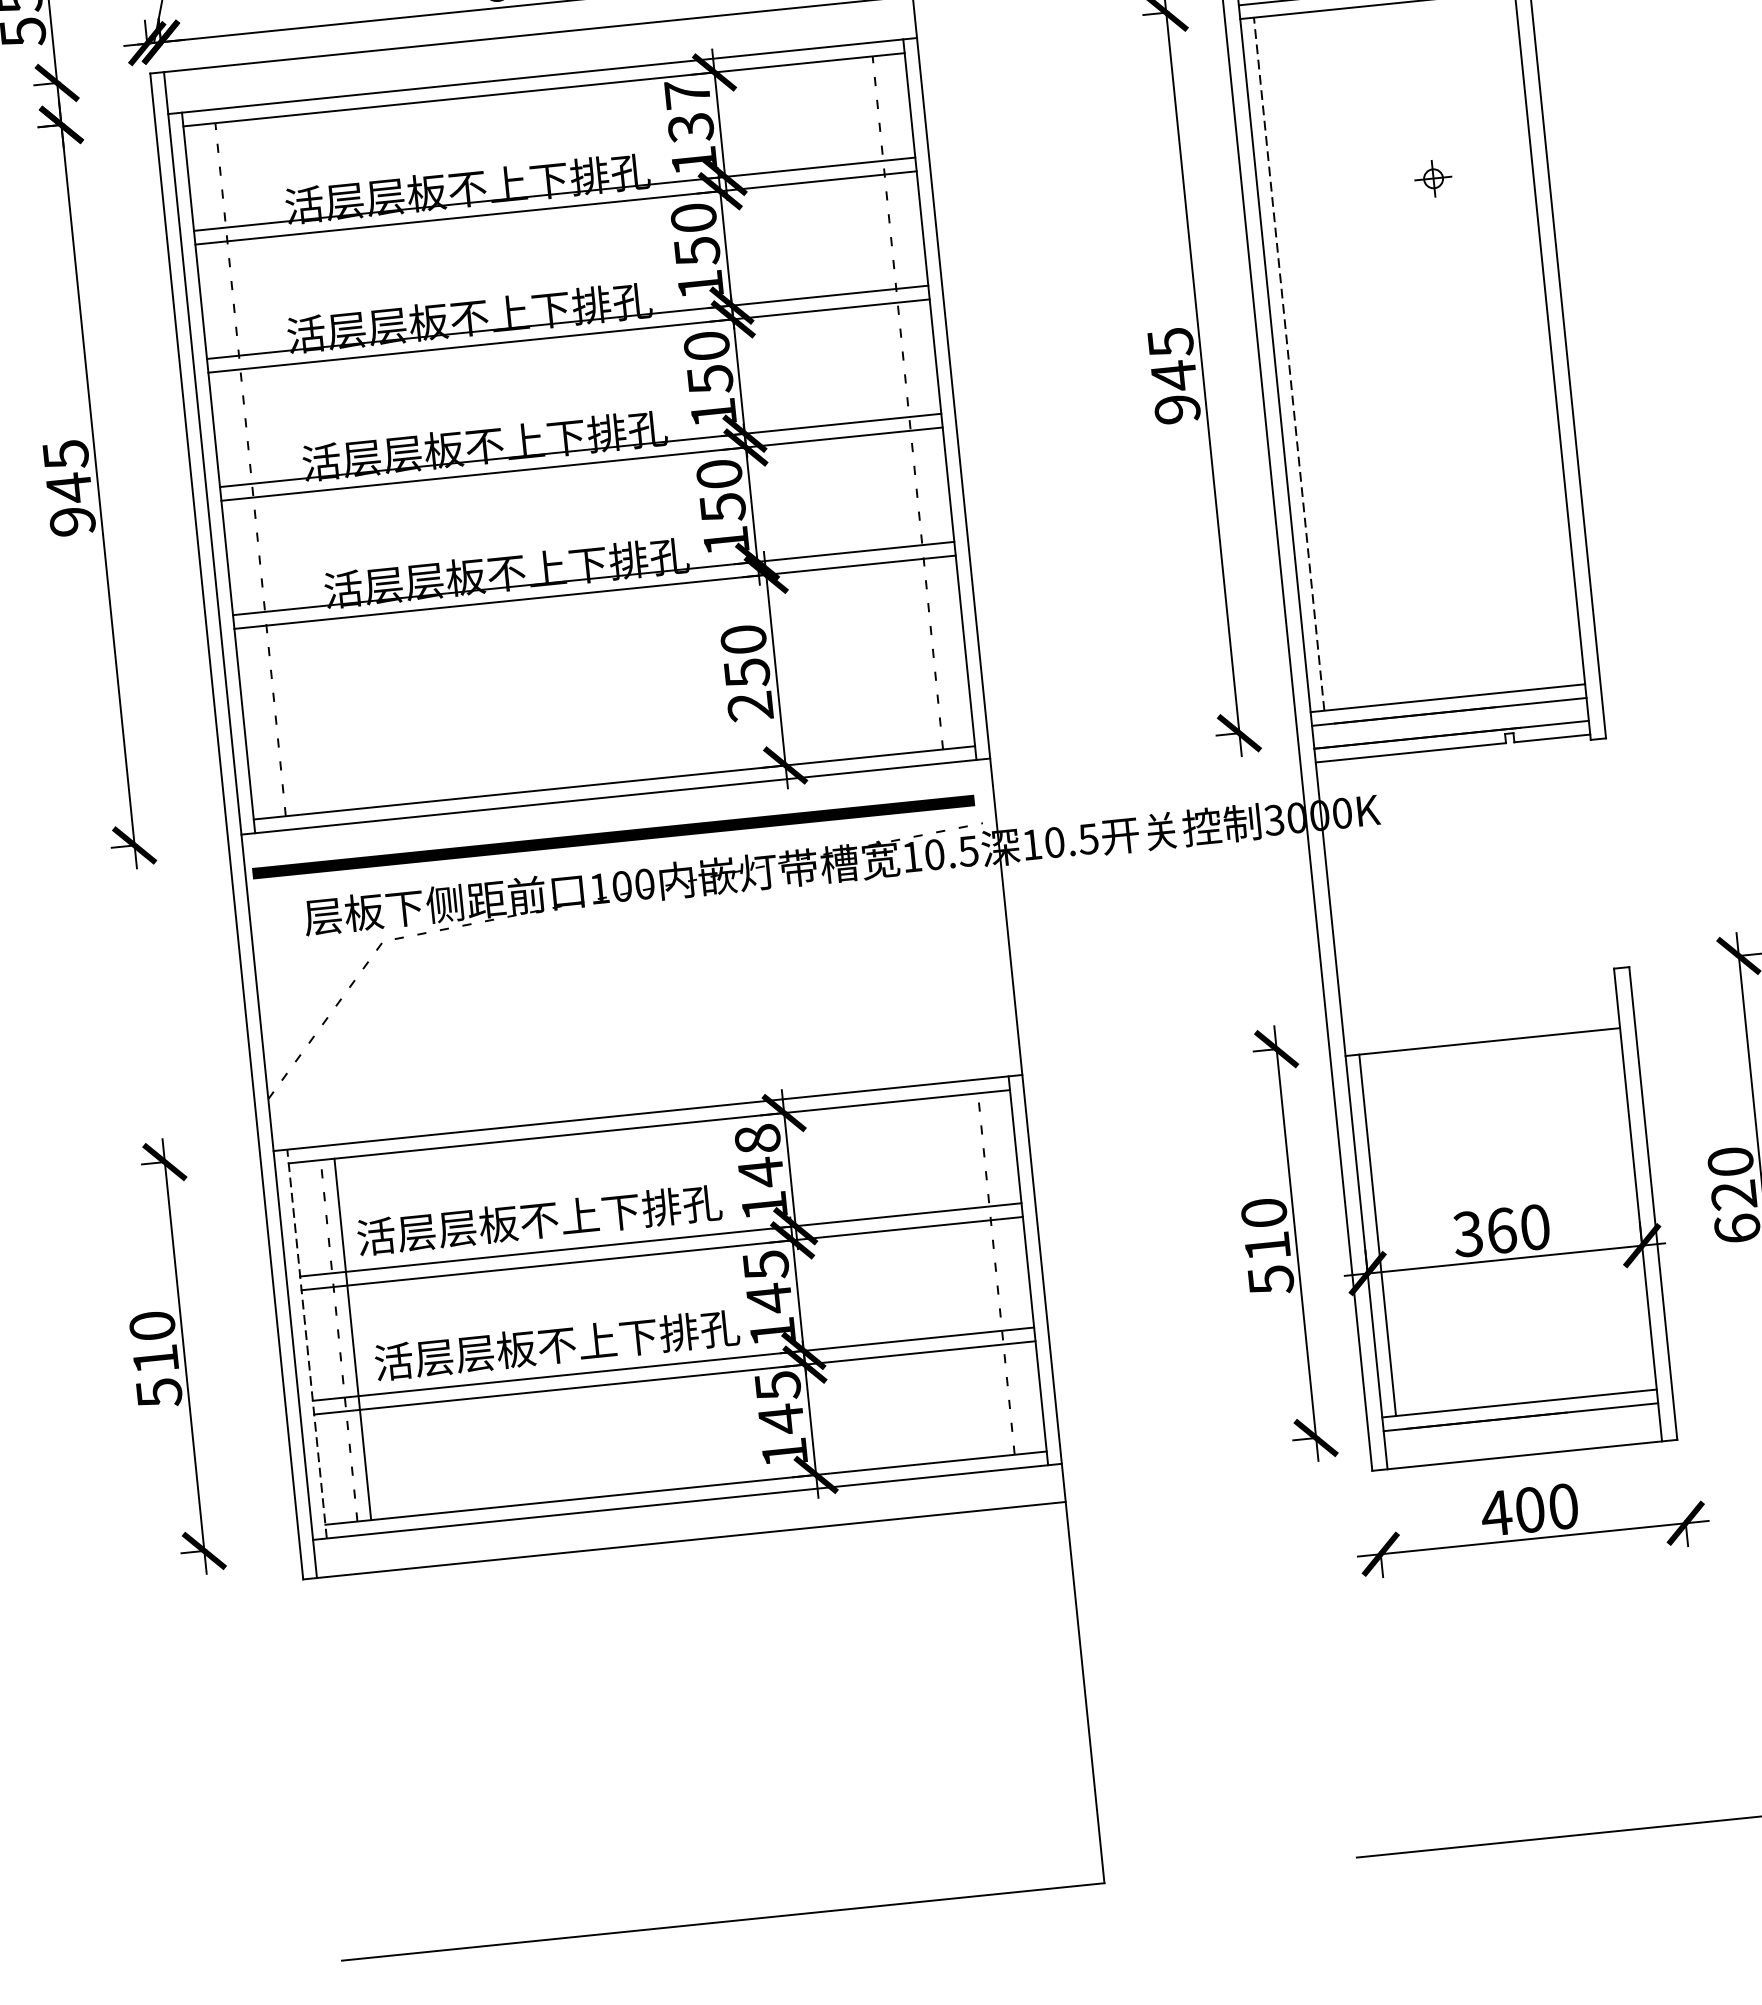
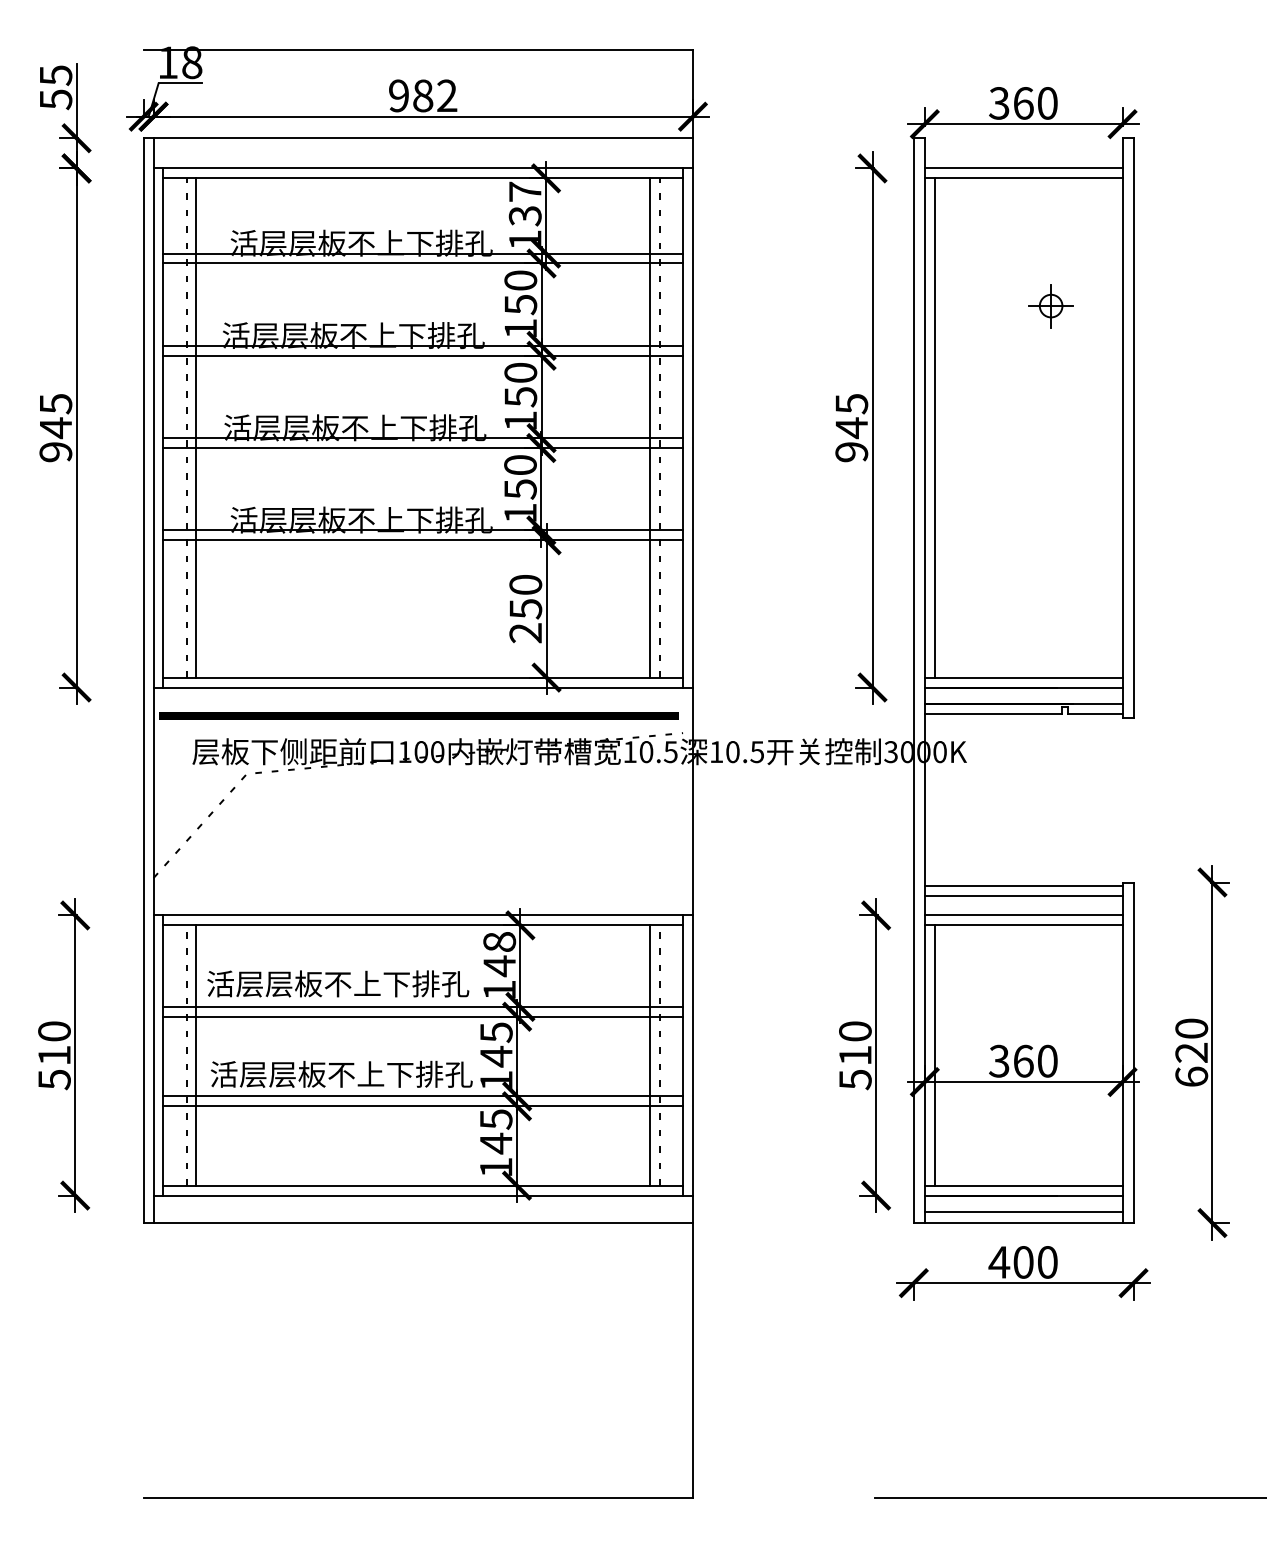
part: (1432, 179) -> (1050, 306), size x1.67
line: (1288, 364) -> (934, 428), dashed -> solid
line: (894, 403) -> (650, 427), added
line: (264, 467) -> (196, 427), added
line: (1477, 988) -> (1023, 886), added
line: (1478, 1002) -> (1023, 896), added
line: (1481, 1028) -> (1023, 915), added
line: (983, 1275) -> (650, 1055), added
line: (307, 1344) -> (163, 1055), dashed -> solid
line: (1523, 1440) -> (1023, 1212), added

